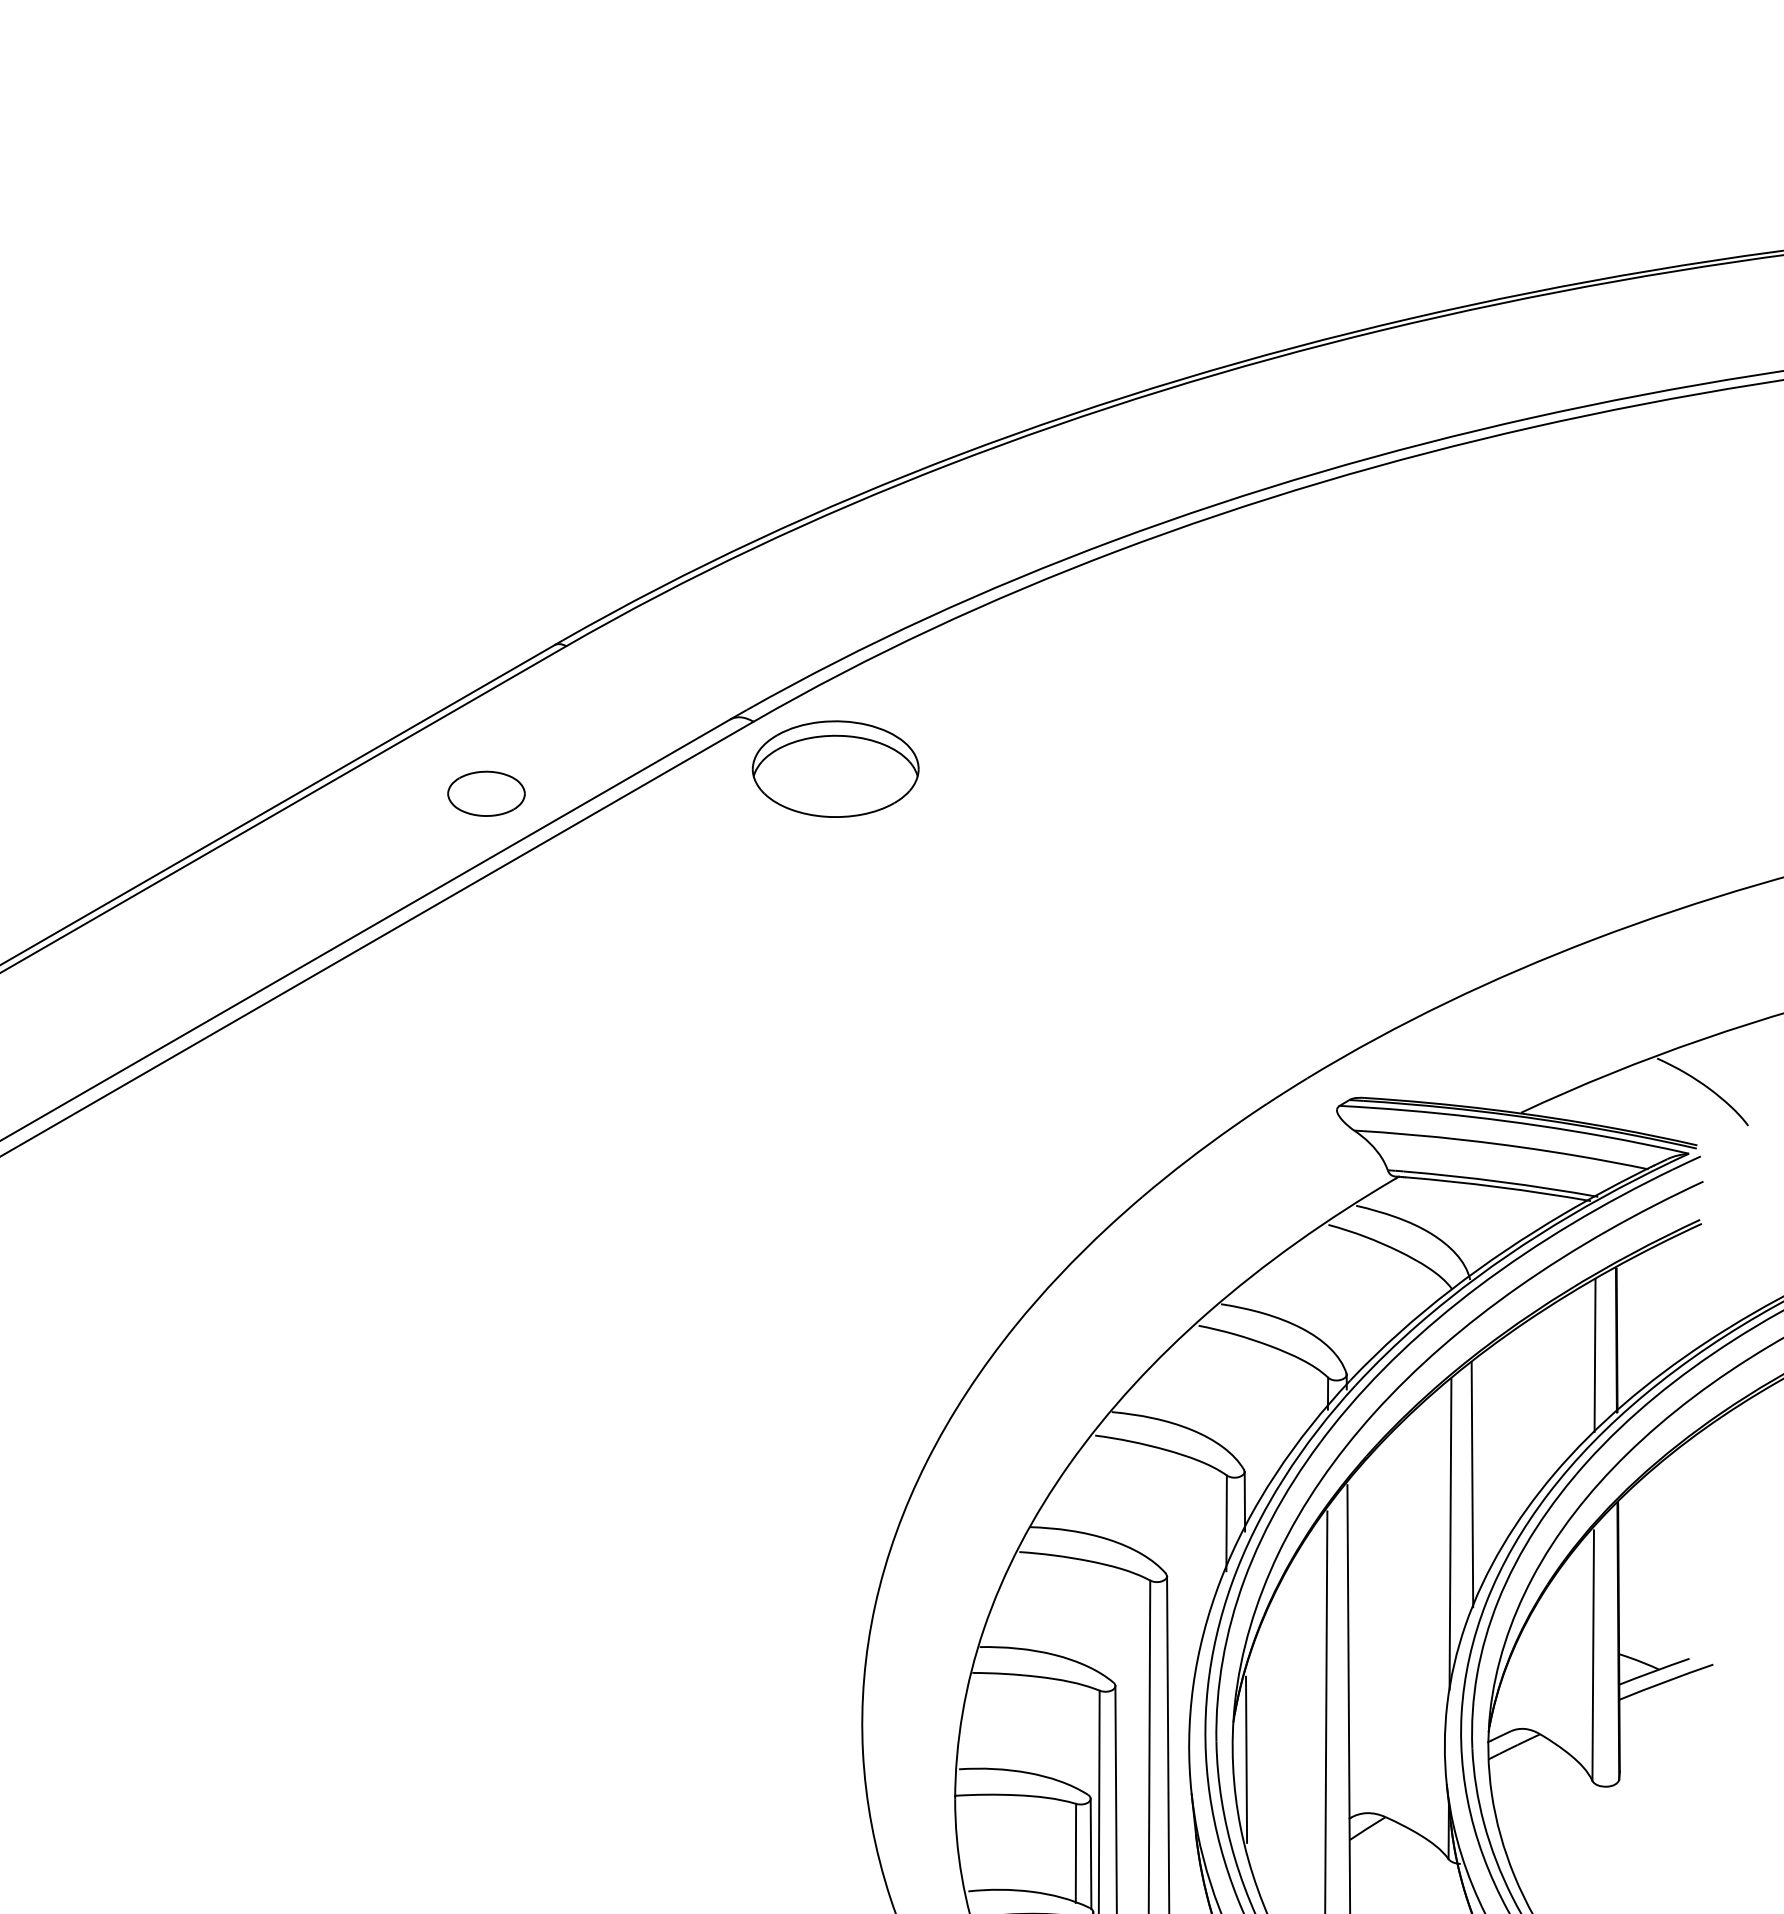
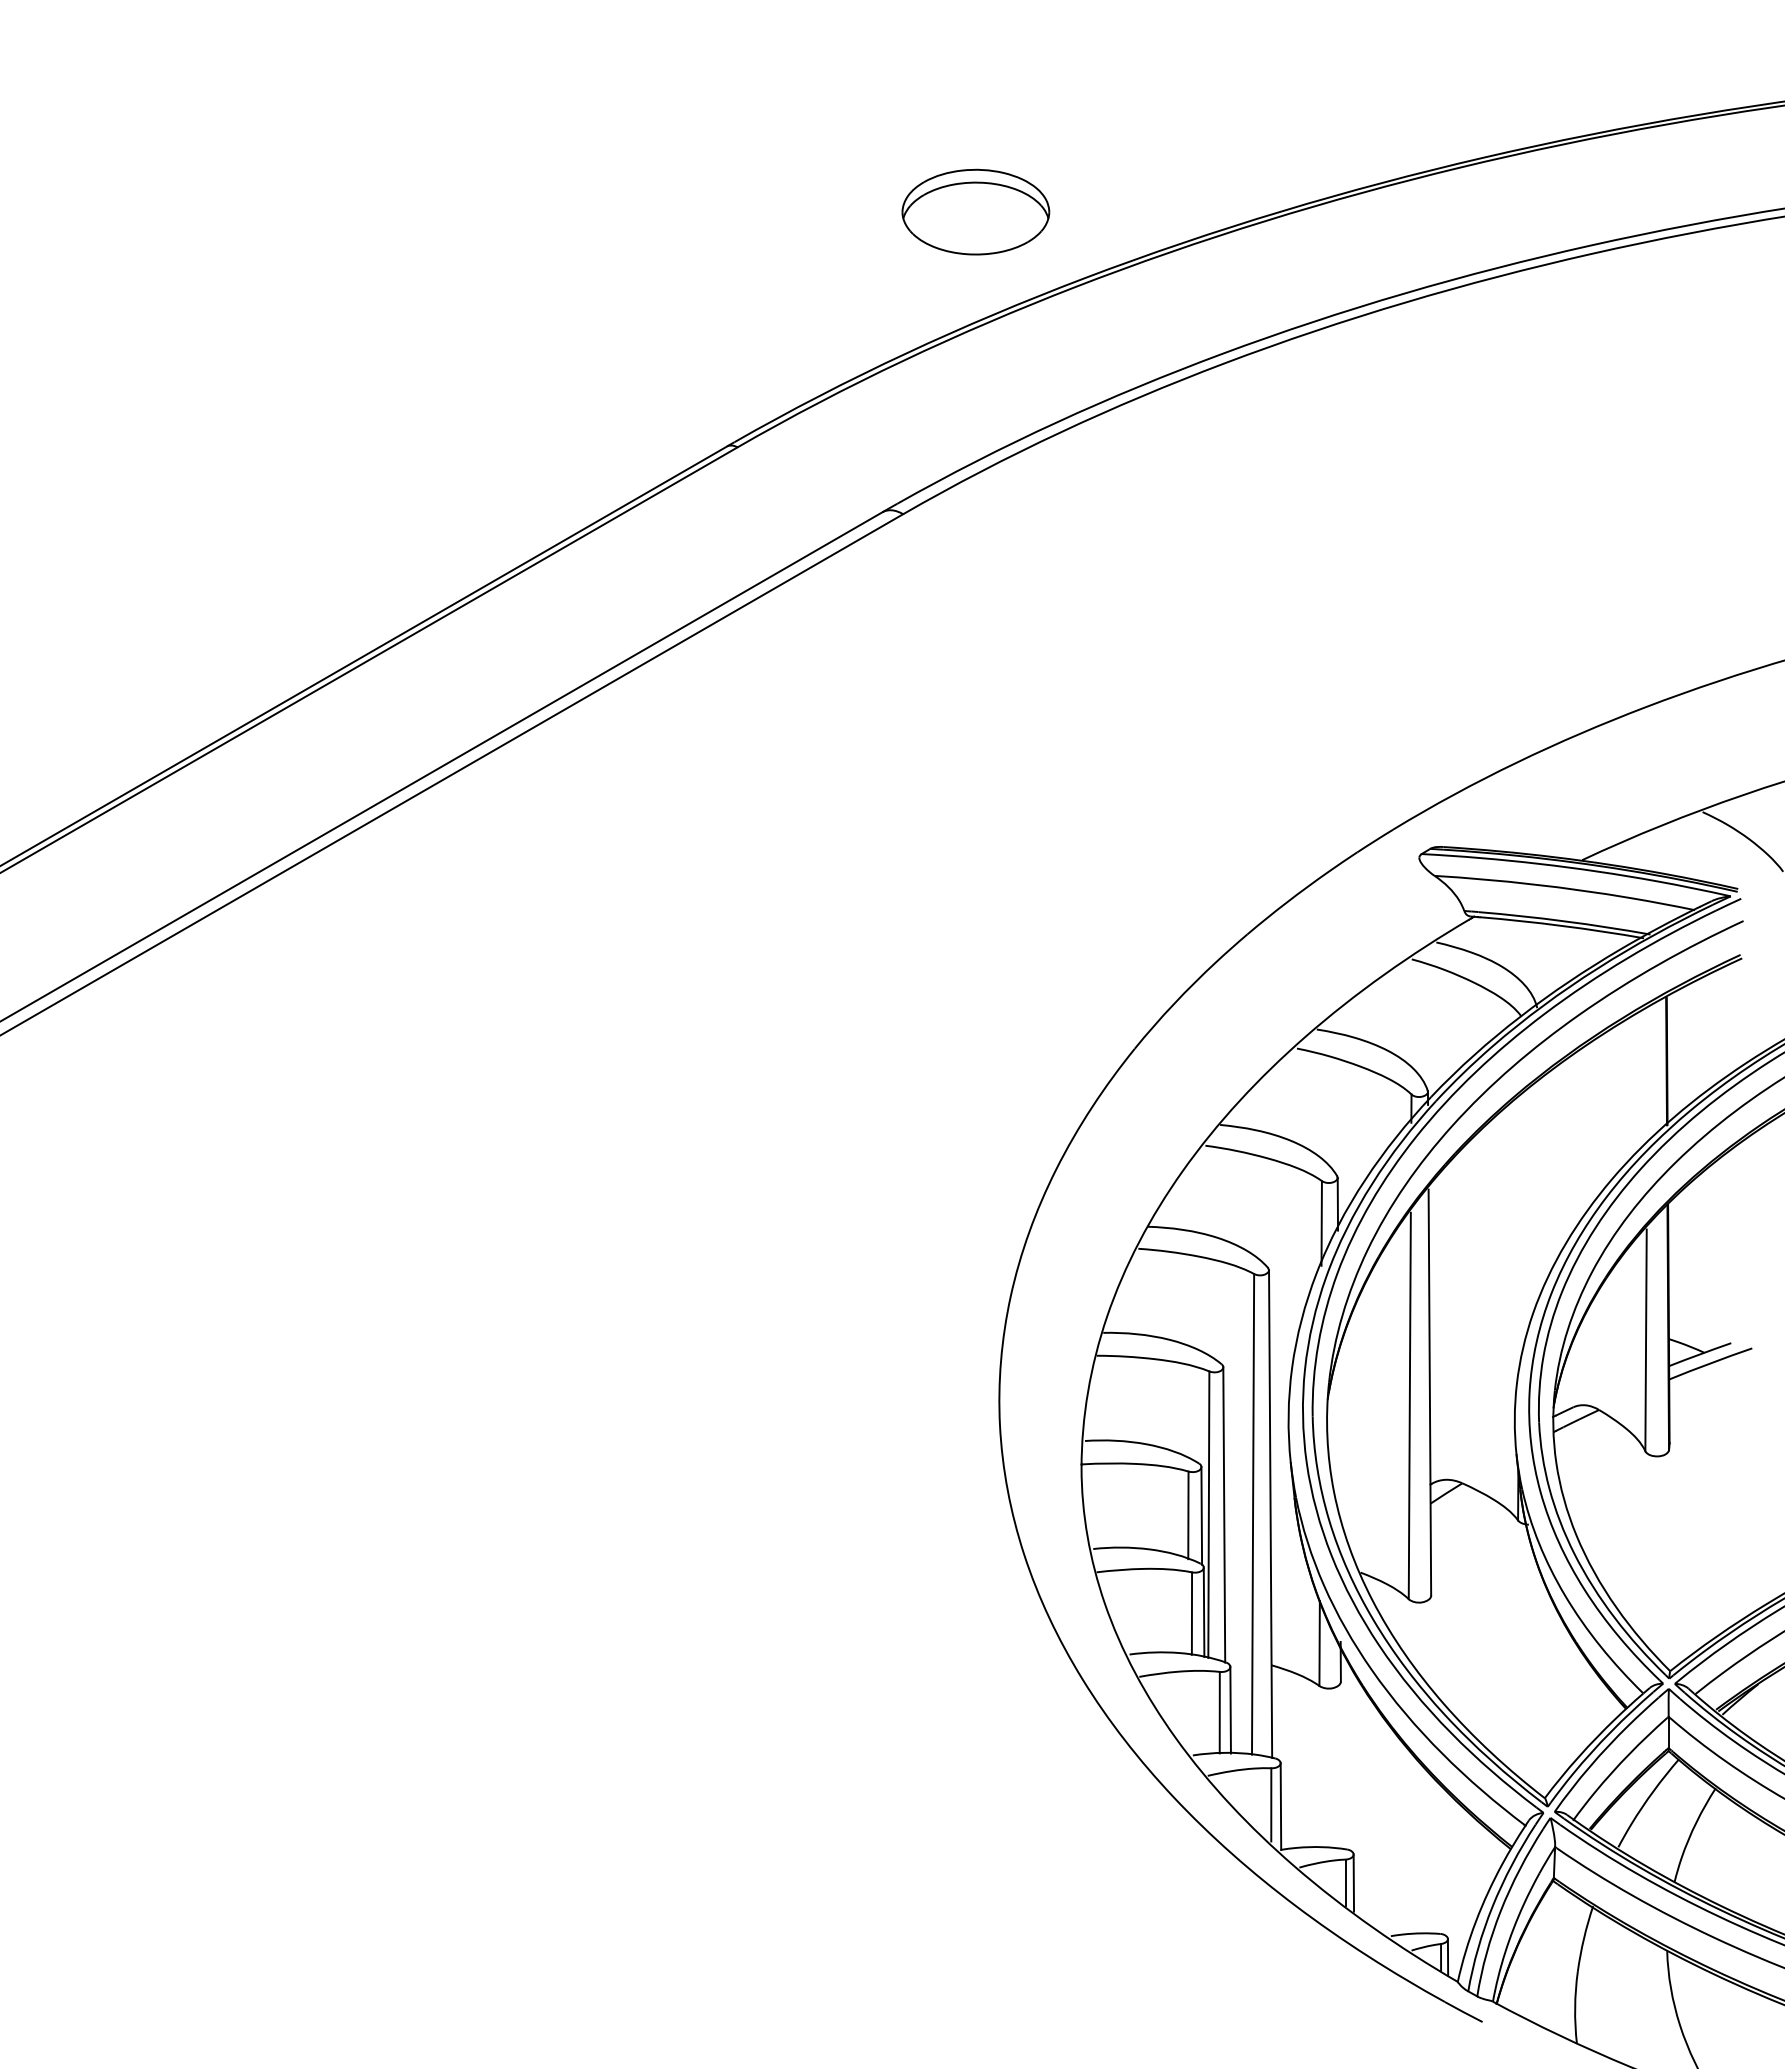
part: (835, 768) -> (975, 211), moved
part: (486, 793) -> (666, 577), removed
line: (1594, 1355) -> (1647, 1074), removed
line: (1471, 1483) -> (1538, 1188), removed
line: (1450, 1533) -> (1519, 1232), removed
line: (1245, 1759) -> (1338, 1432), removed

